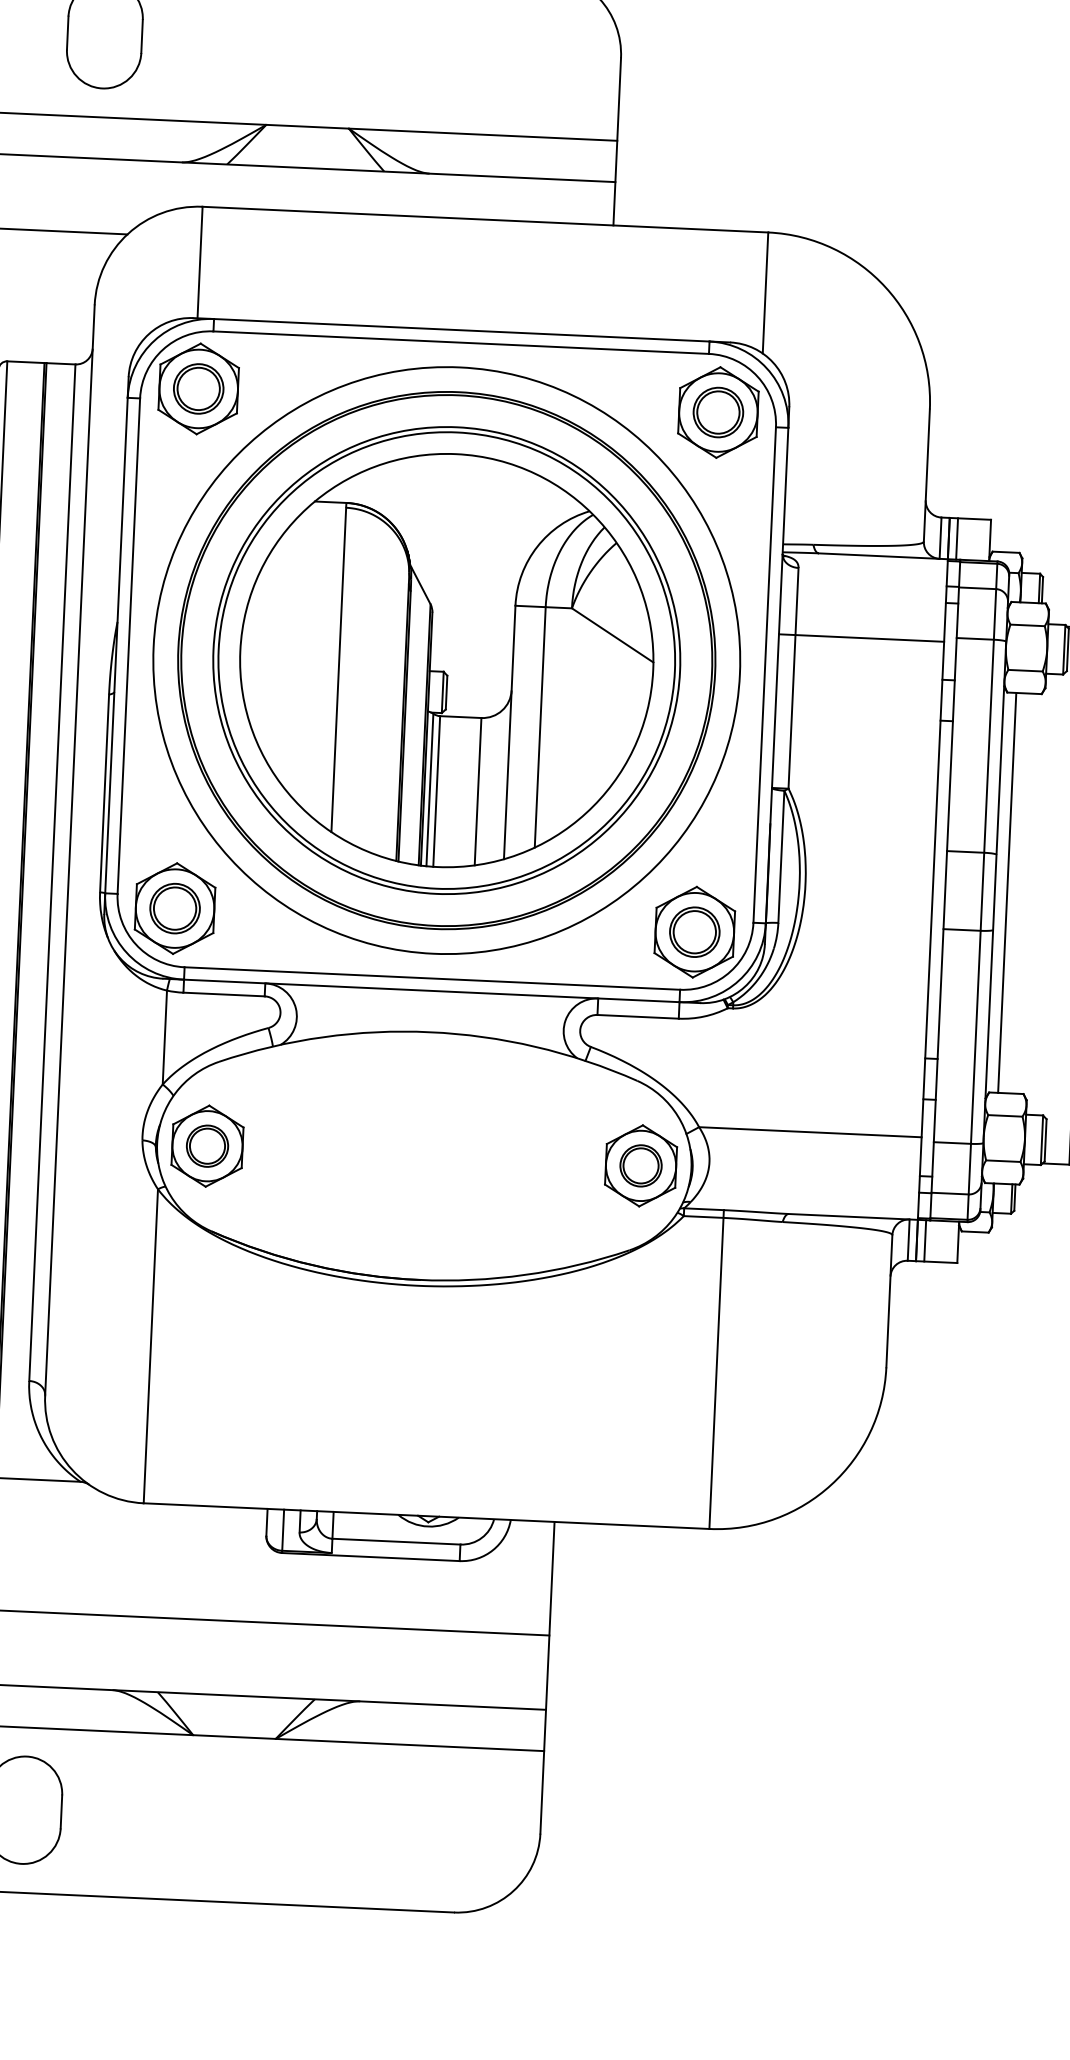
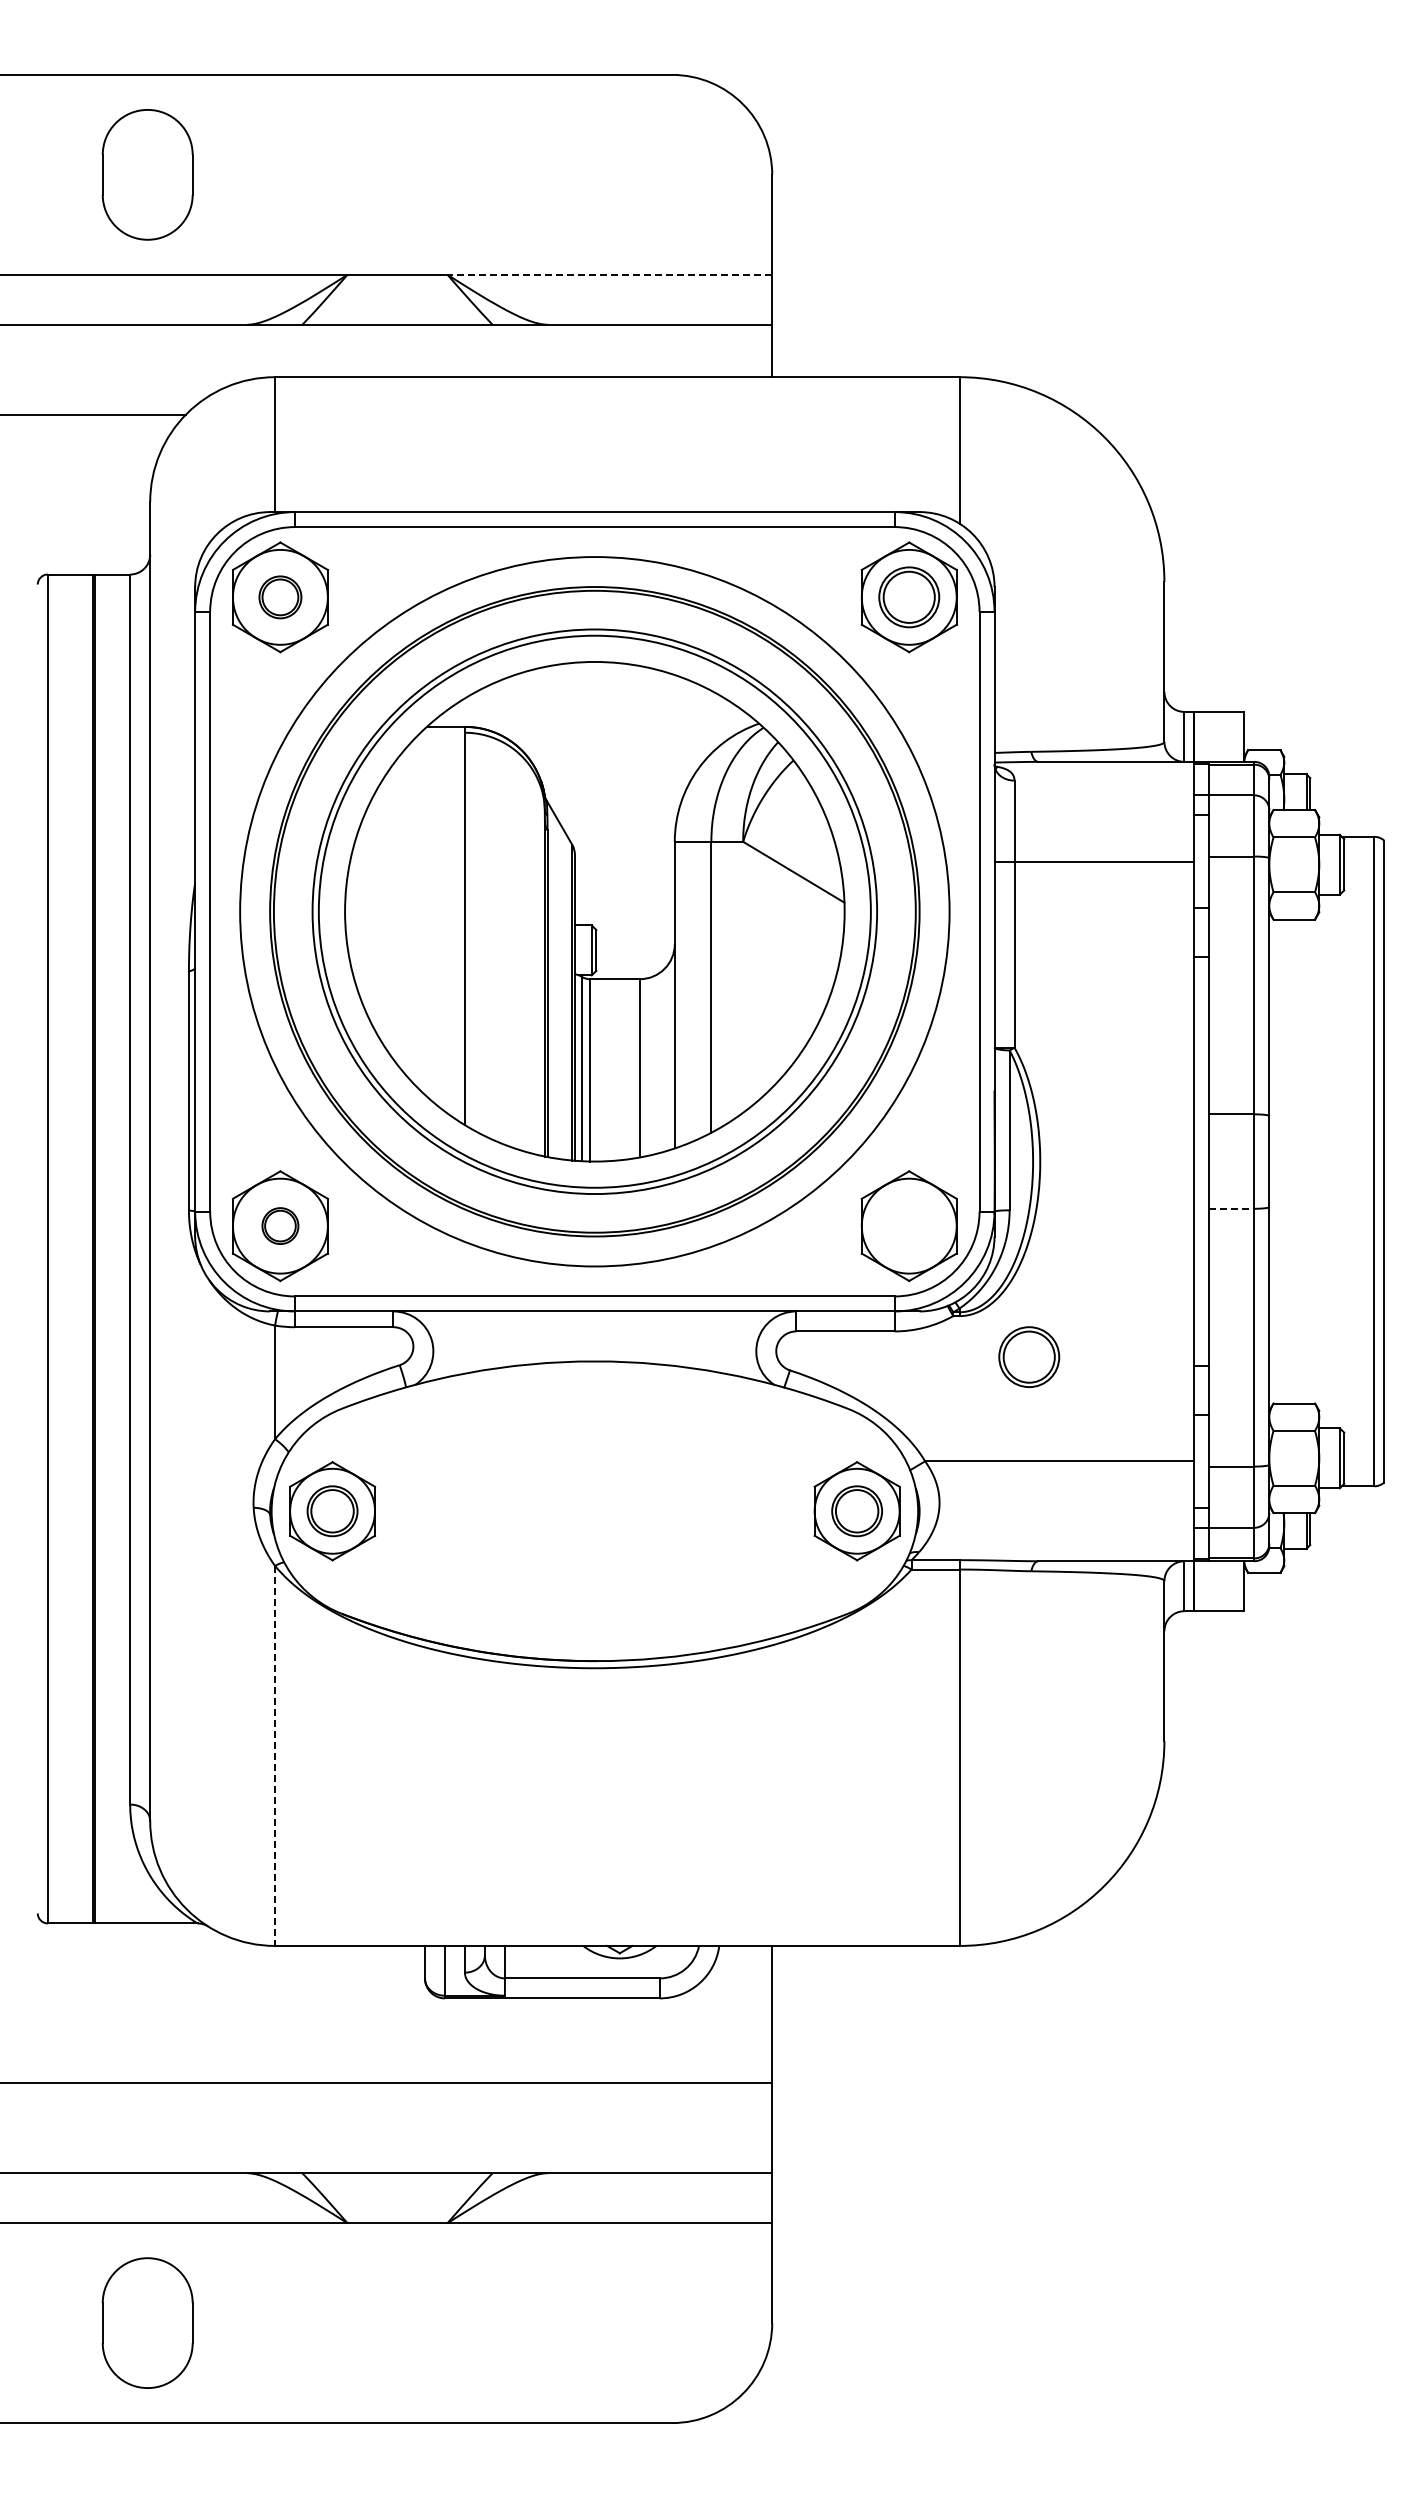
line: (482, 134) -> (609, 274), solid -> dashed
part: (198, 389) -> (280, 597), size x0.7
line: (957, 538) -> (1204, 736), removed
line: (1007, 892) -> (1284, 1161), removed
part: (175, 908) -> (280, 1225), size x0.6
line: (962, 929) -> (1232, 1208), solid -> dashed
part: (695, 931) -> (1029, 1356), moved
line: (925, 1241) -> (1204, 1586), removed
line: (151, 1345) -> (275, 1755), solid -> dashed

